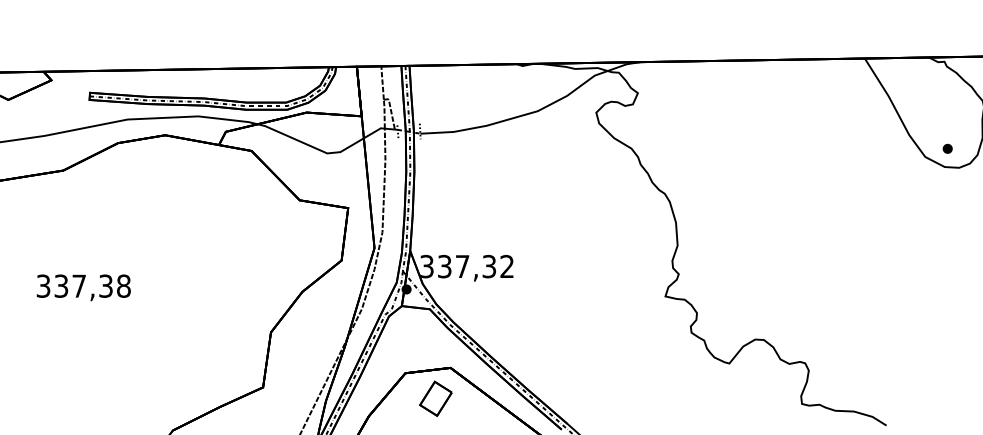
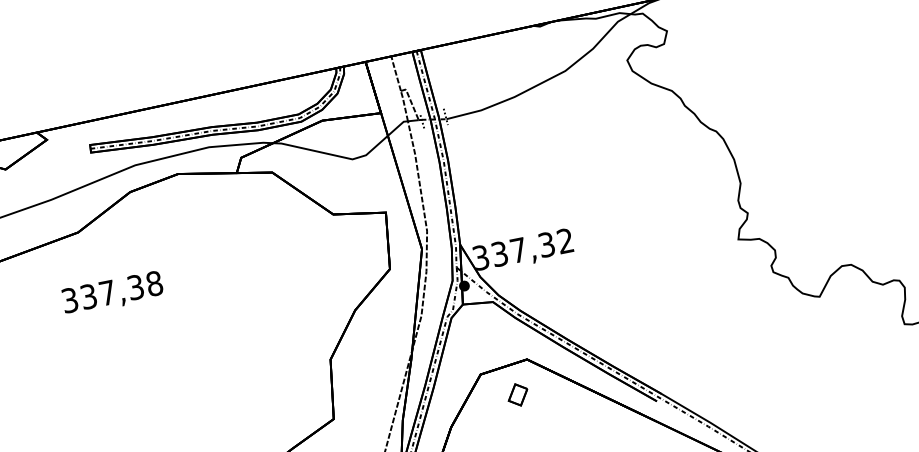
text: (83, 287) -> (112, 293), moved
part: (435, 398) -> (517, 394), size x0.6

